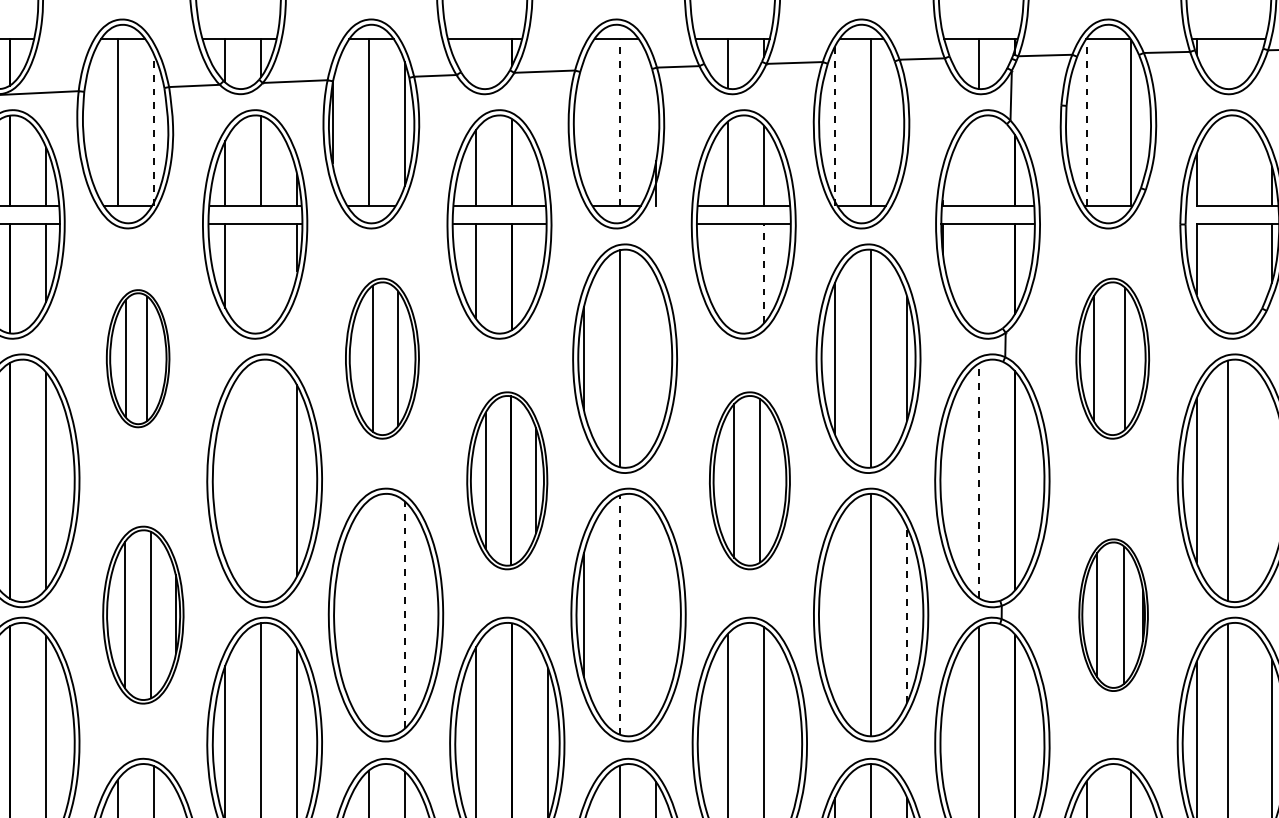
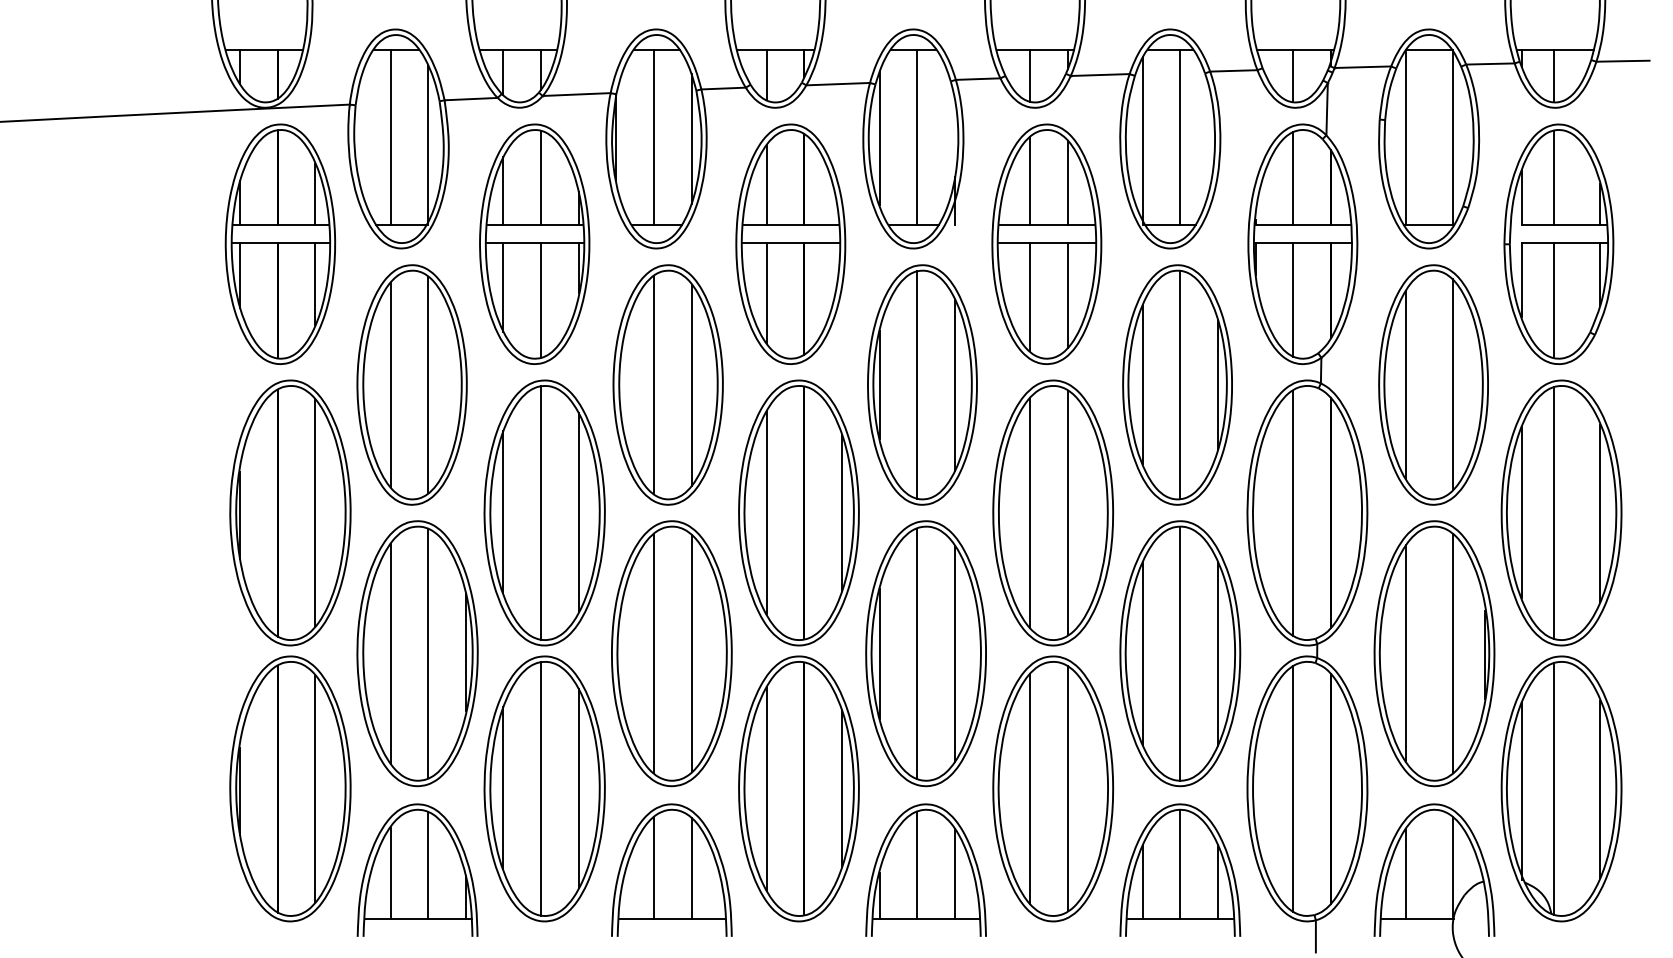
line: (476, 63) -> (766, 75), added
line: (1227, 64) -> (1553, 76), added
line: (620, 122) -> (917, 137), dashed -> solid
line: (1086, 122) -> (1406, 137), dashed -> solid
line: (584, 123) -> (879, 138), added
line: (835, 125) -> (1142, 140), dashed -> solid
line: (153, 130) -> (428, 145), dashed -> solid
line: (1227, 160) -> (1553, 177), added
line: (979, 161) -> (1293, 178), added
line: (763, 273) -> (1067, 295), dashed -> solid
line: (728, 275) -> (1030, 297), added
line: (979, 277) -> (1293, 299), added
line: (261, 278) -> (541, 300), added
line: (1227, 278) -> (1553, 300), added
part: (137, 358) -> (411, 384), size x1.67
part: (381, 358) -> (667, 384), size x1.43
part: (1112, 358) -> (1433, 384), size x1.43
line: (655, 359) -> (954, 385), added
line: (225, 480) -> (503, 512), added
line: (261, 480) -> (541, 512), added
part: (506, 480) -> (798, 512), size x1.43
part: (750, 480) -> (1053, 512), size x1.43
line: (979, 481) -> (1293, 513), dashed -> solid
line: (1272, 481) -> (1600, 513), added
part: (143, 614) -> (417, 653), size x1.43
line: (368, 614) -> (653, 653), added
line: (404, 614) -> (691, 653), dashed -> solid
line: (620, 614) -> (917, 653), dashed -> solid
line: (835, 614) -> (1142, 653), added
line: (907, 614) -> (1218, 653), dashed -> solid
part: (1113, 614) -> (1434, 653), size x1.67
line: (655, 615) -> (954, 654), added

